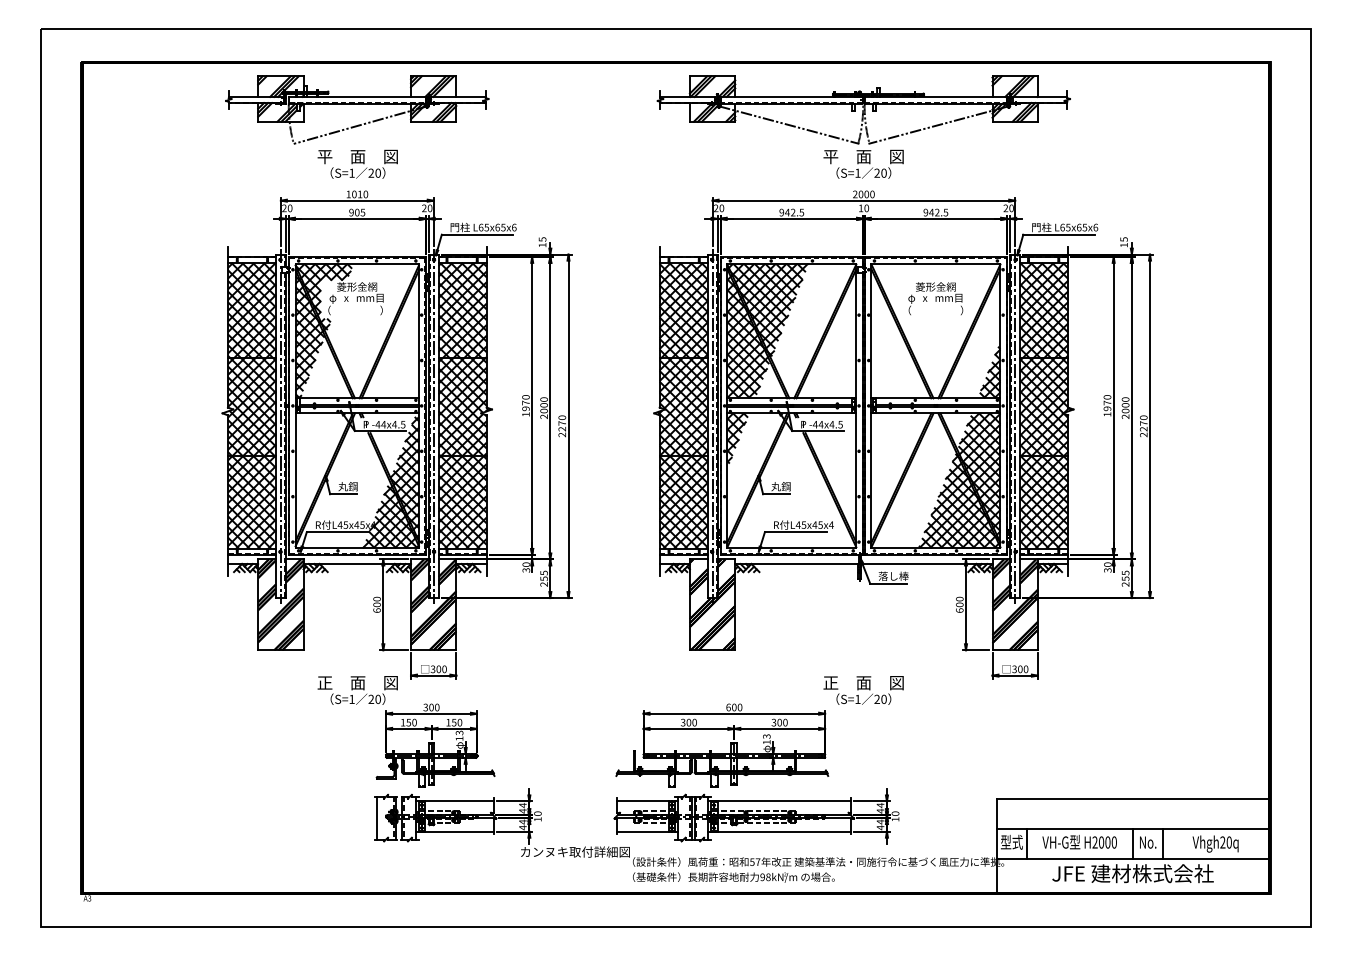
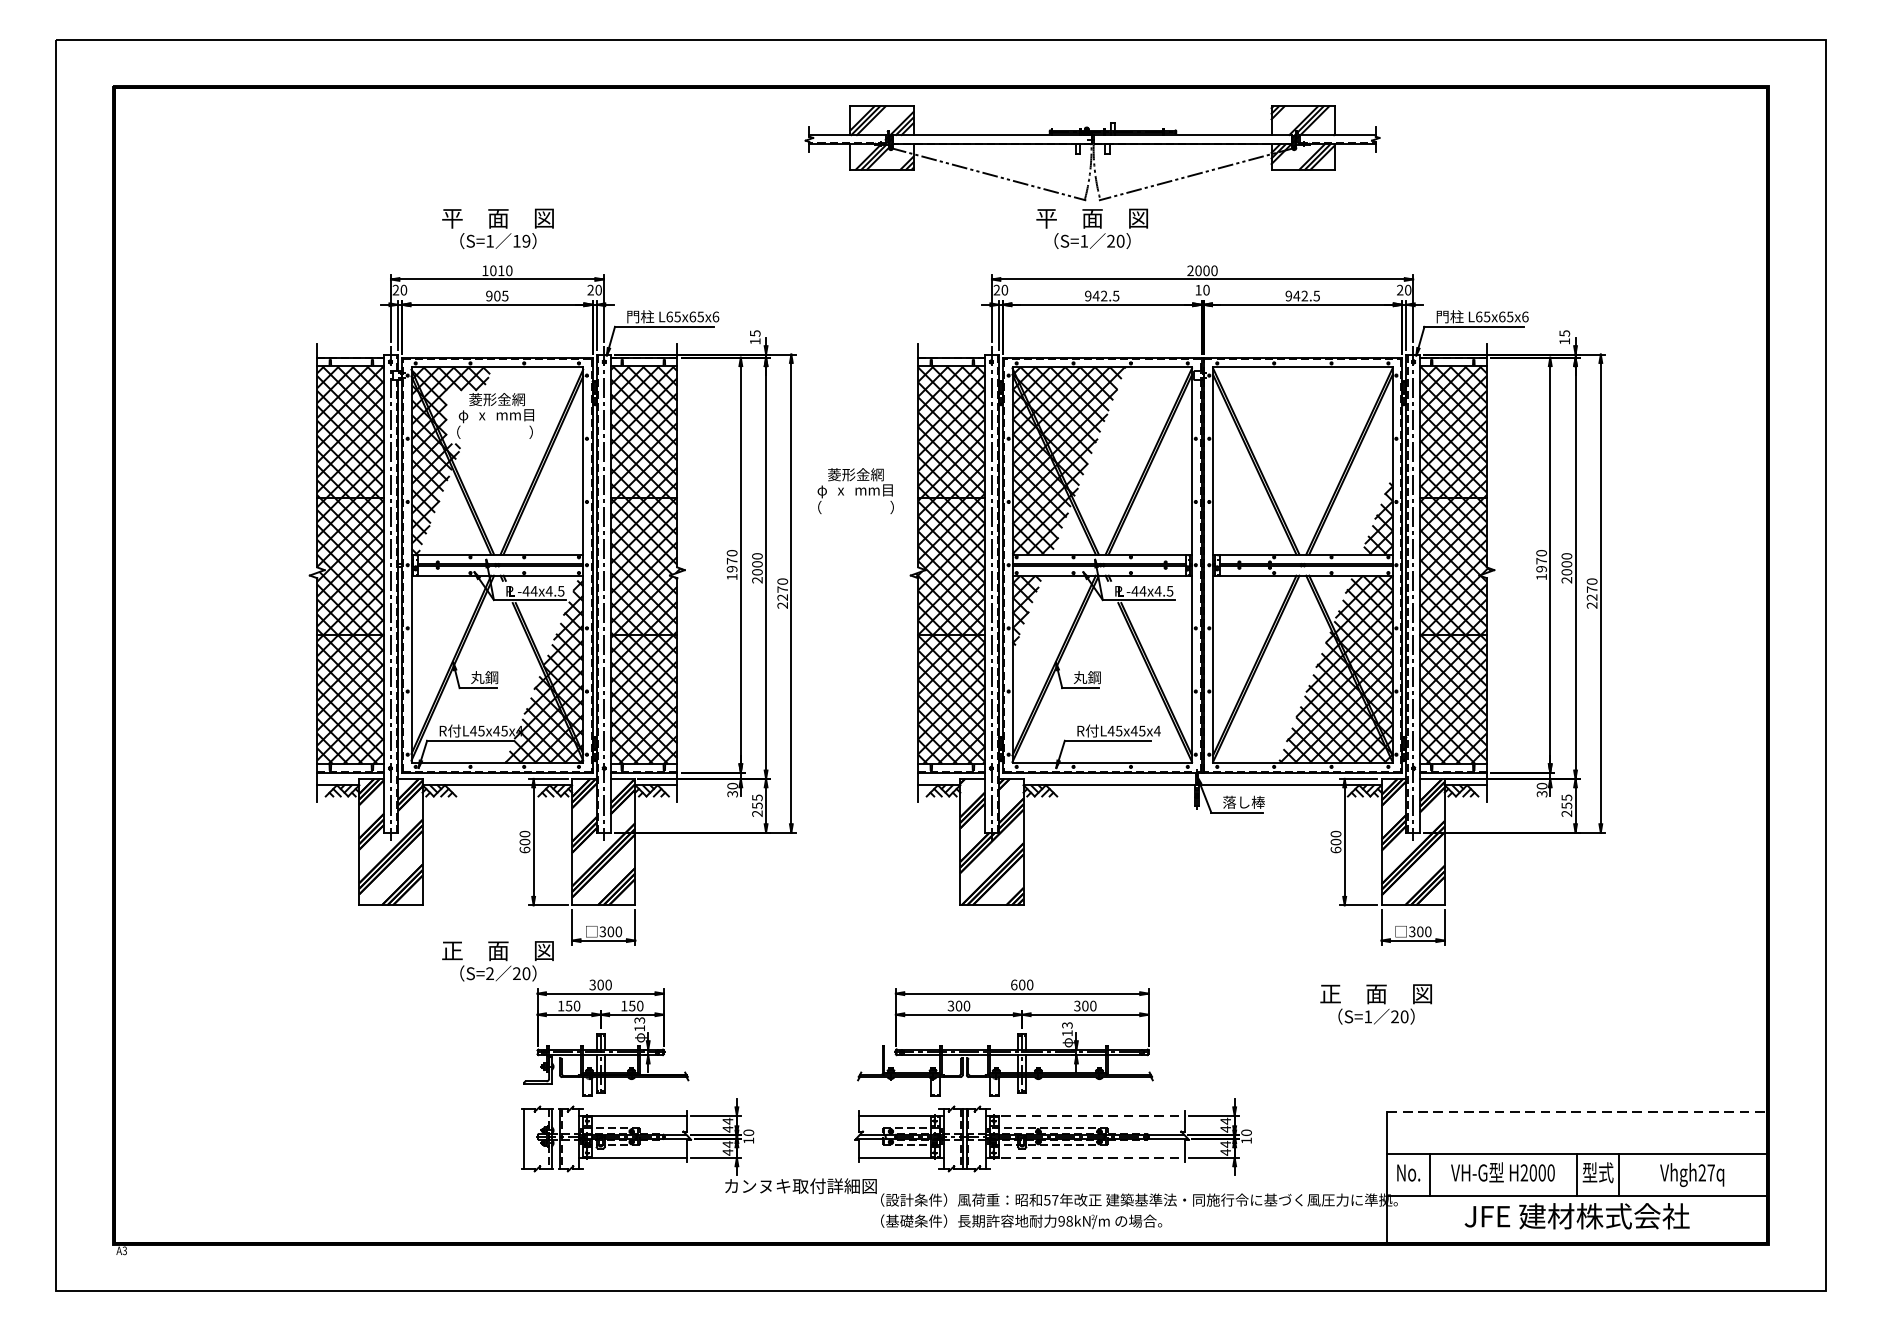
part: (357, 109) -> (497, 152), removed
part: (863, 126) -> (1092, 176), moved
text: (374, 172) -> (521, 240), 20 -> 19
text: (935, 298) -> (855, 490), moved
text: (863, 690) -> (1376, 1004), moved
text: (351, 698) -> (489, 972), S=1 -> S=2
line: (1133, 798) -> (1577, 1111), solid -> dashed
line: (779, 801) -> (1085, 1115), solid -> dashed
line: (779, 831) -> (1085, 1157), solid -> dashed
text: (1011, 841) -> (1408, 1171), 型式 -> No.
text: (1148, 841) -> (1598, 1171), No. -> 型式
text: (1228, 842) -> (1710, 1172), Vhgh20q -> Vhgh27q

